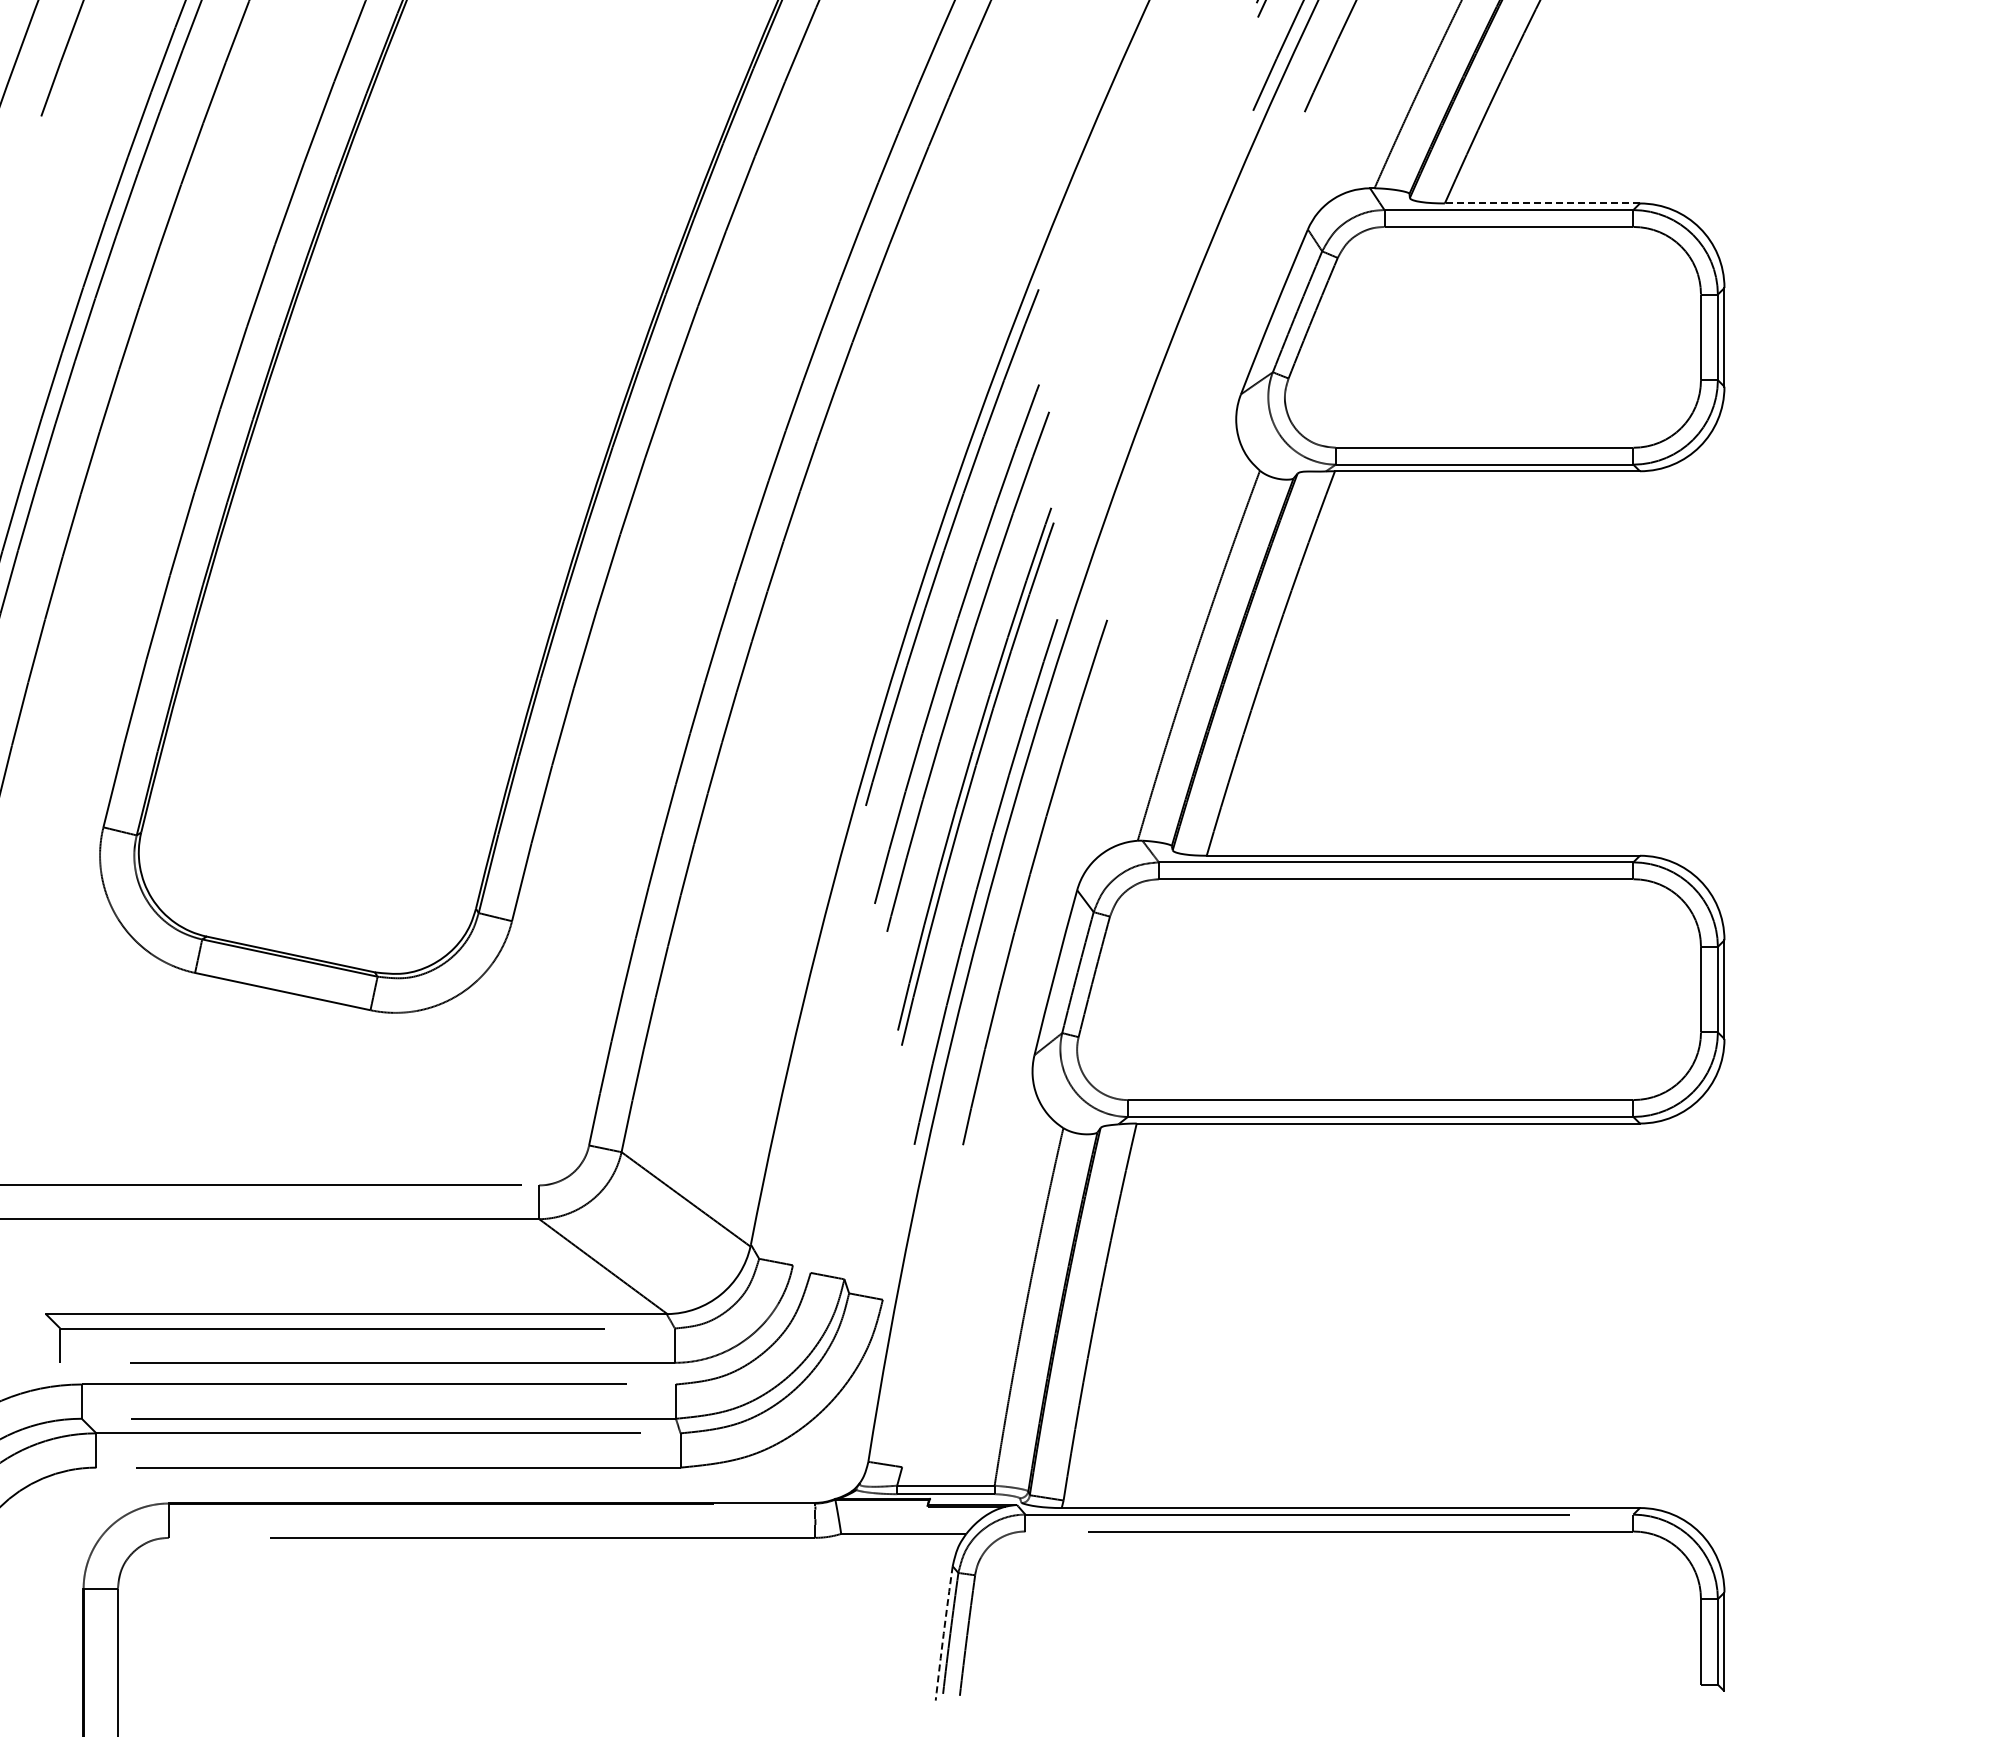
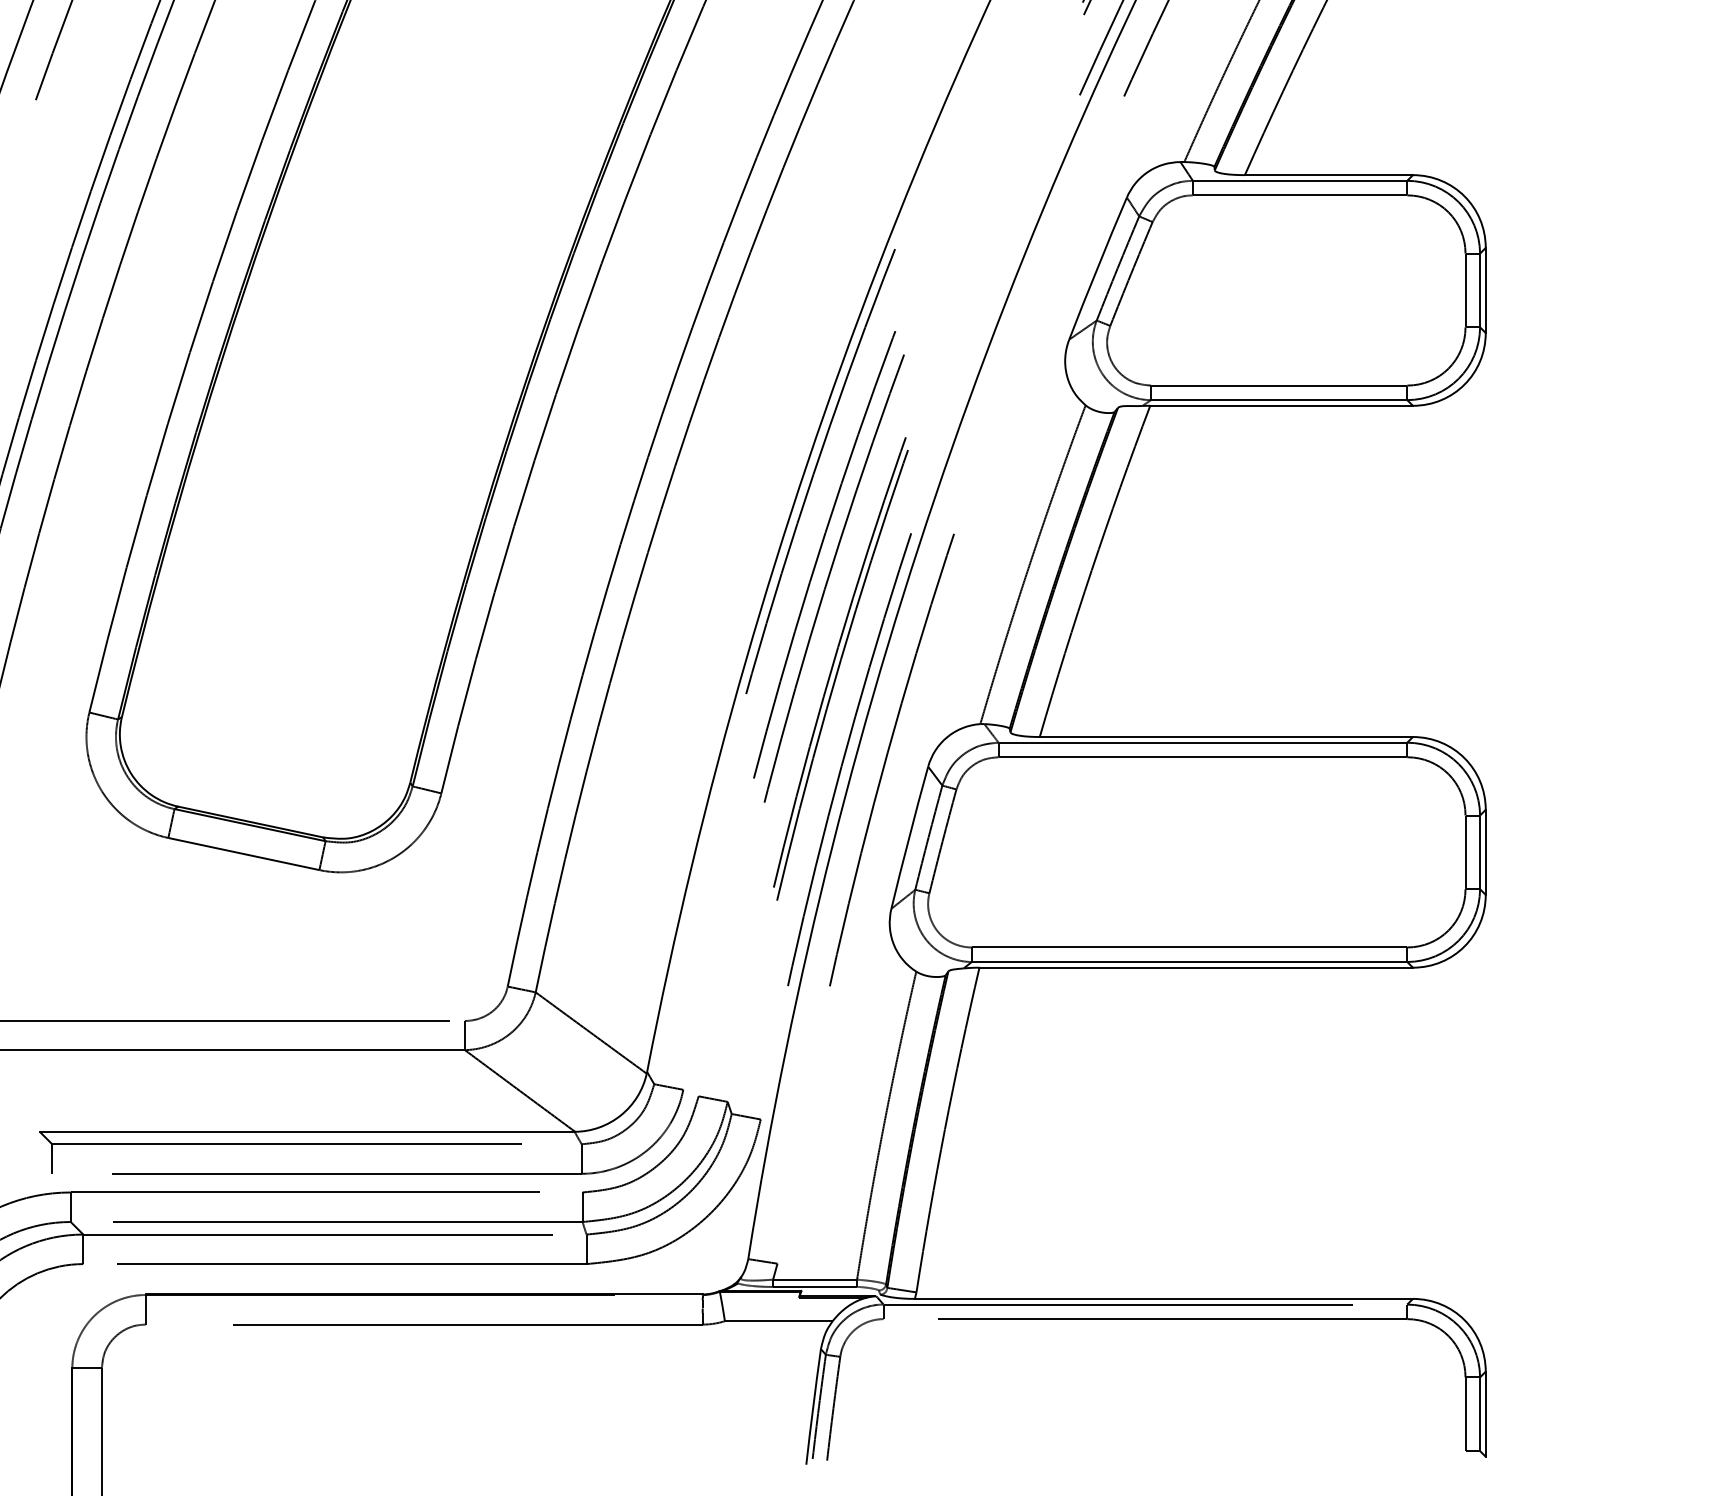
line: (1542, 203) -> (1329, 175), dashed -> solid
arc: (943, 1633) -> (813, 1406), dashed -> solid

